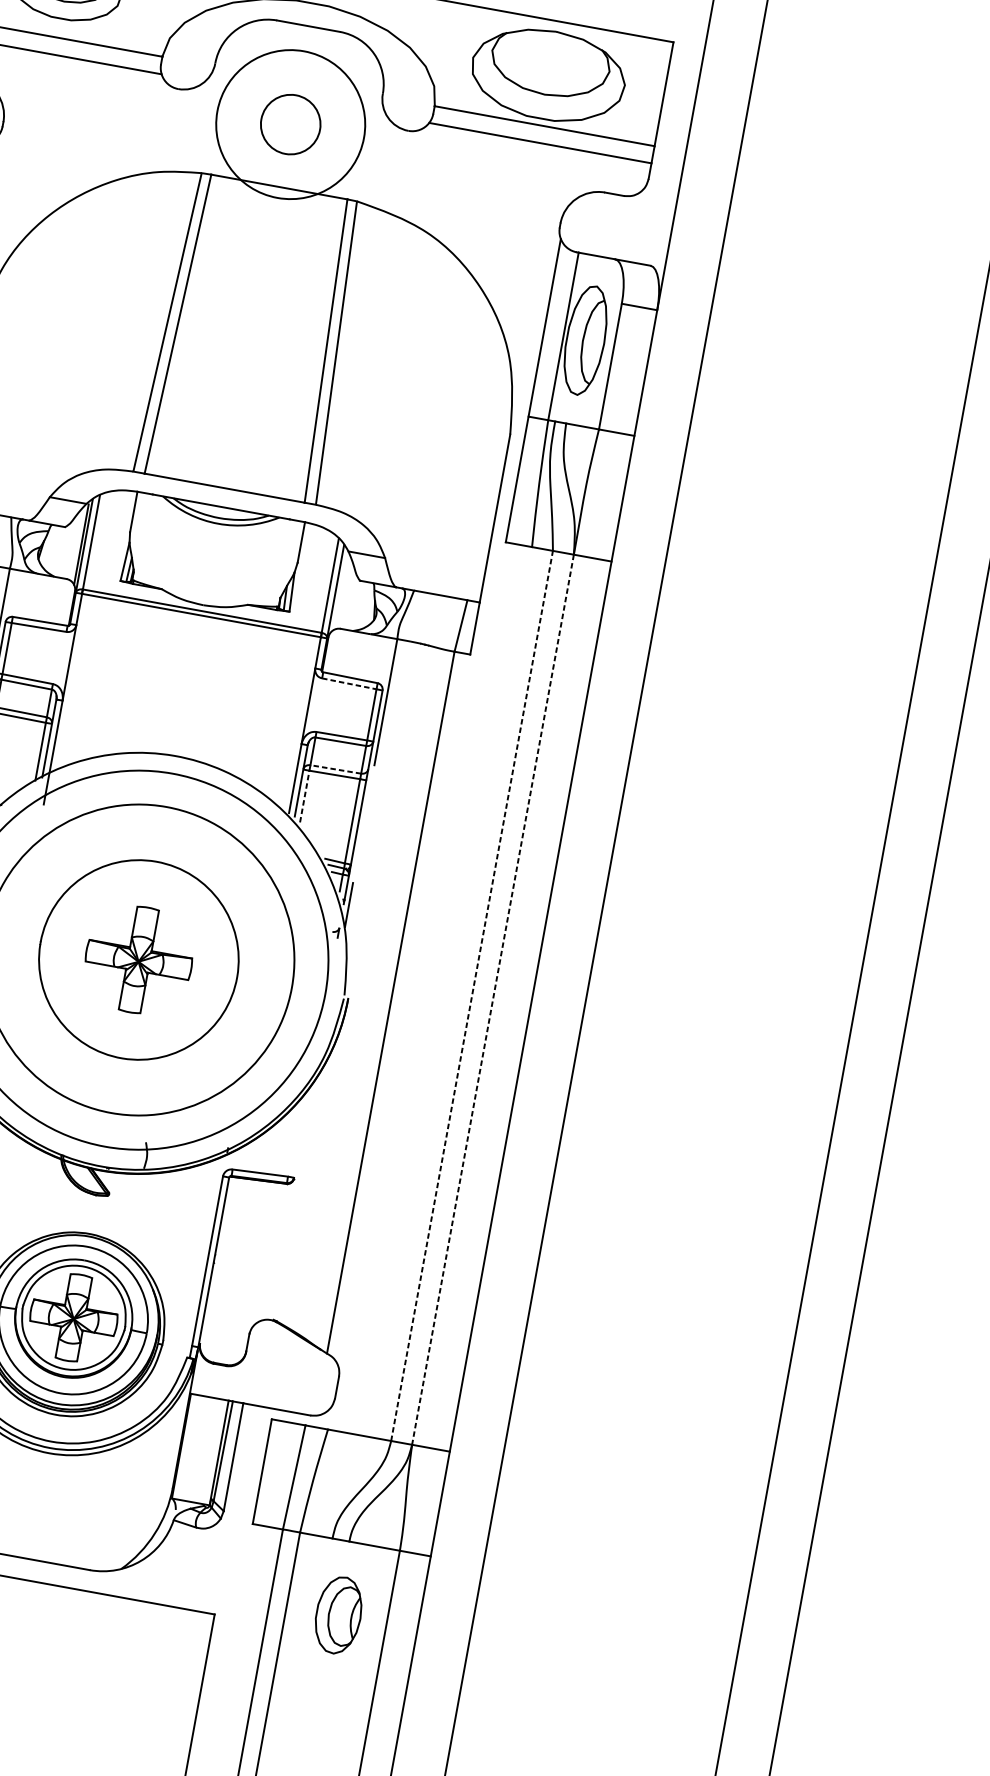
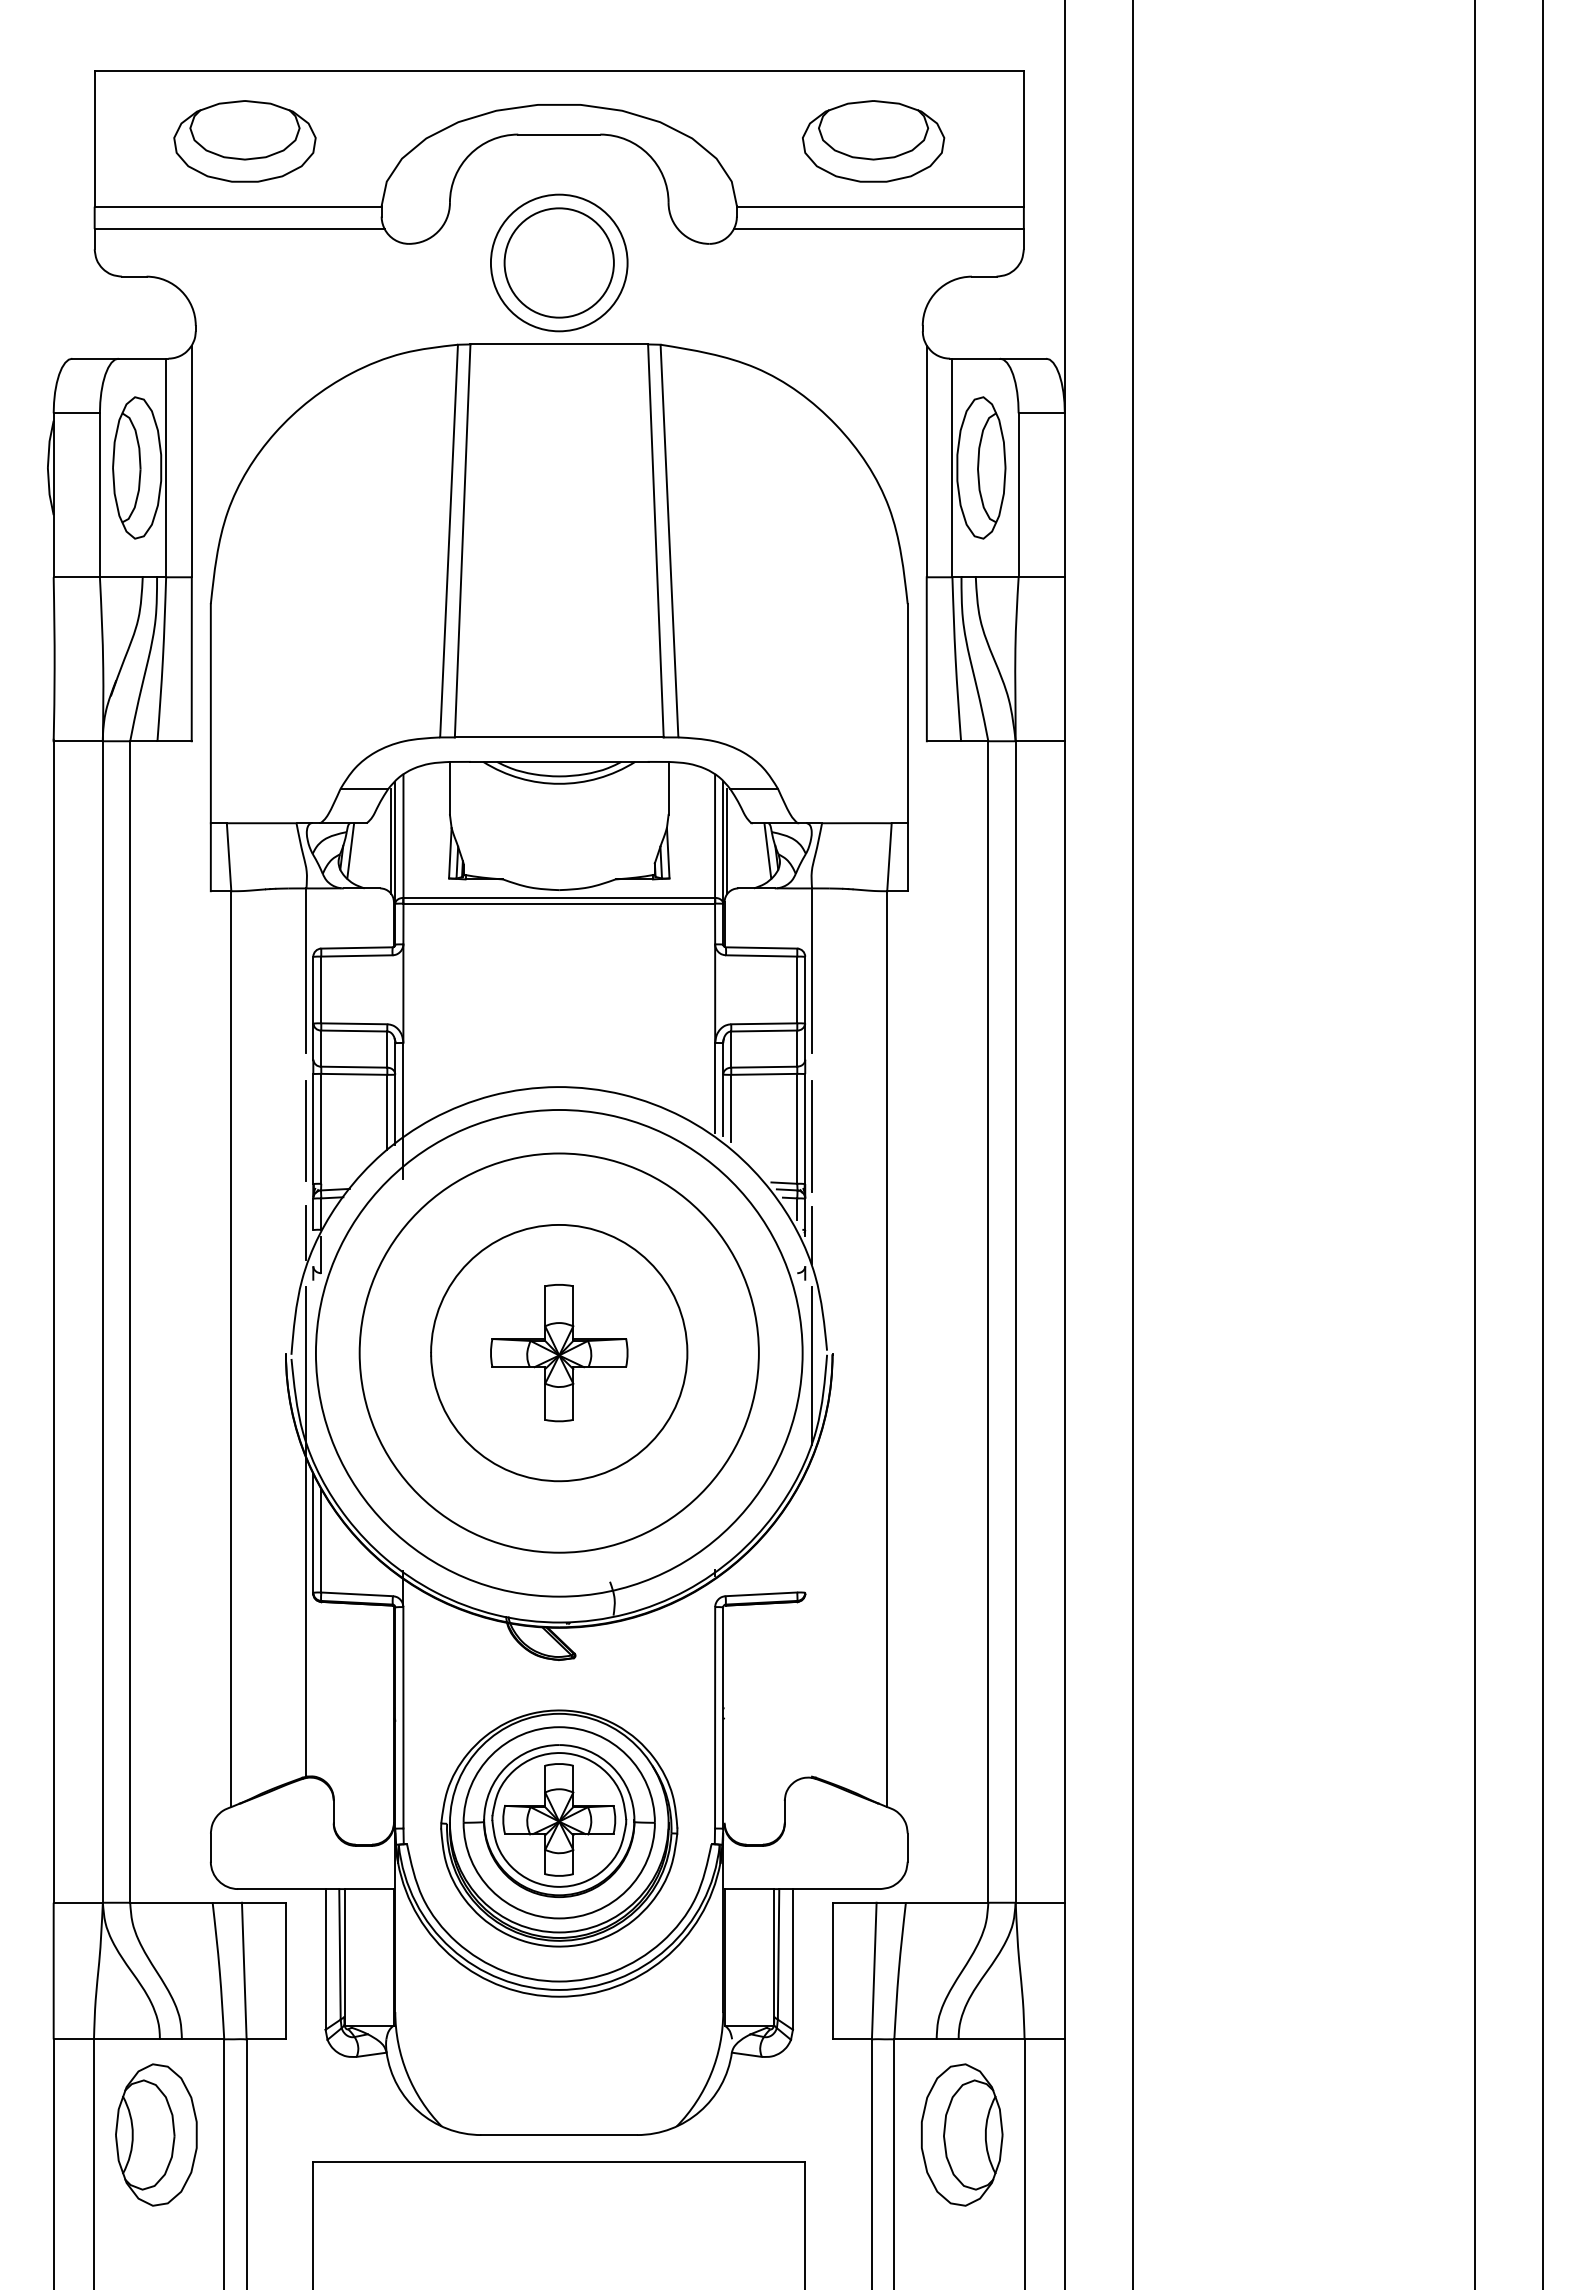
part: (548, 75) -> (873, 141), size x0.71
circle: (290, 124) -> (558, 262), size x0.71
circle: (290, 124) -> (558, 262), size x1.43
line: (48, 545) -> (350, 850), added
line: (339, 591) -> (727, 841), added
line: (368, 603) -> (767, 850), added
line: (349, 683) -> (761, 955), dashed -> solid
line: (335, 769) -> (763, 1067), dashed -> solid
line: (304, 796) -> (731, 1108), dashed -> solid
line: (363, 829) -> (812, 1136), added
line: (472, 996) -> (988, 1322), dashed -> solid
line: (492, 1000) -> (1015, 1322), dashed -> solid
line: (331, 1004) -> (812, 1365), added
part: (338, 1614) -> (961, 2134), size x1.43

